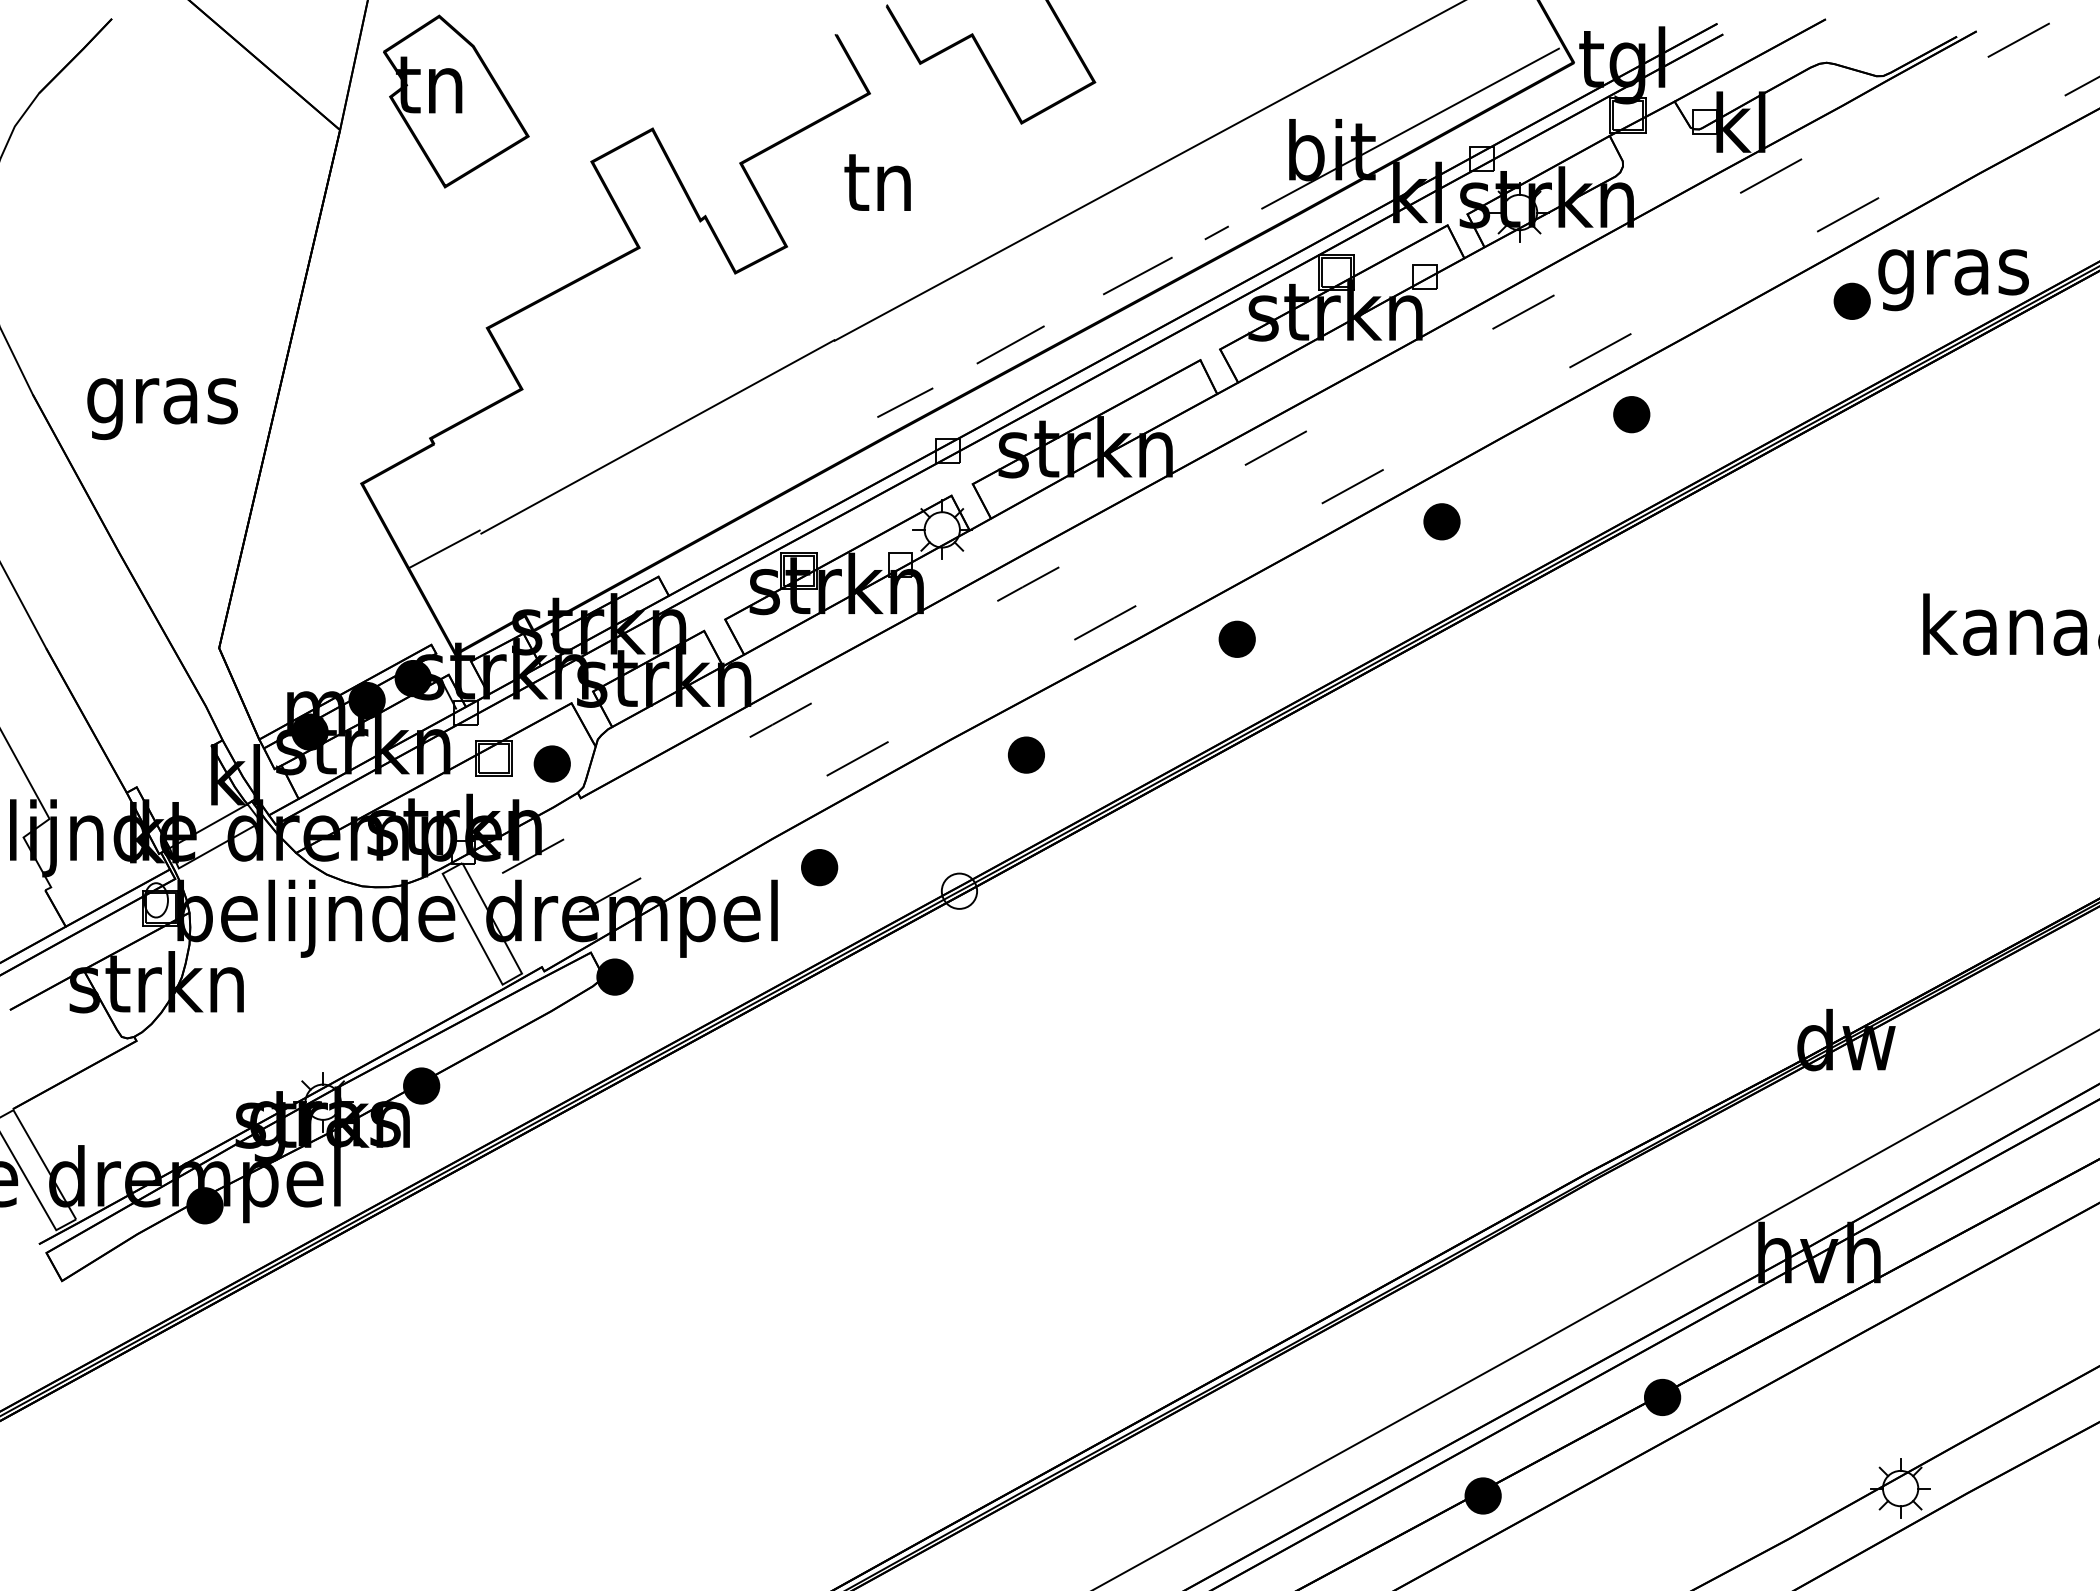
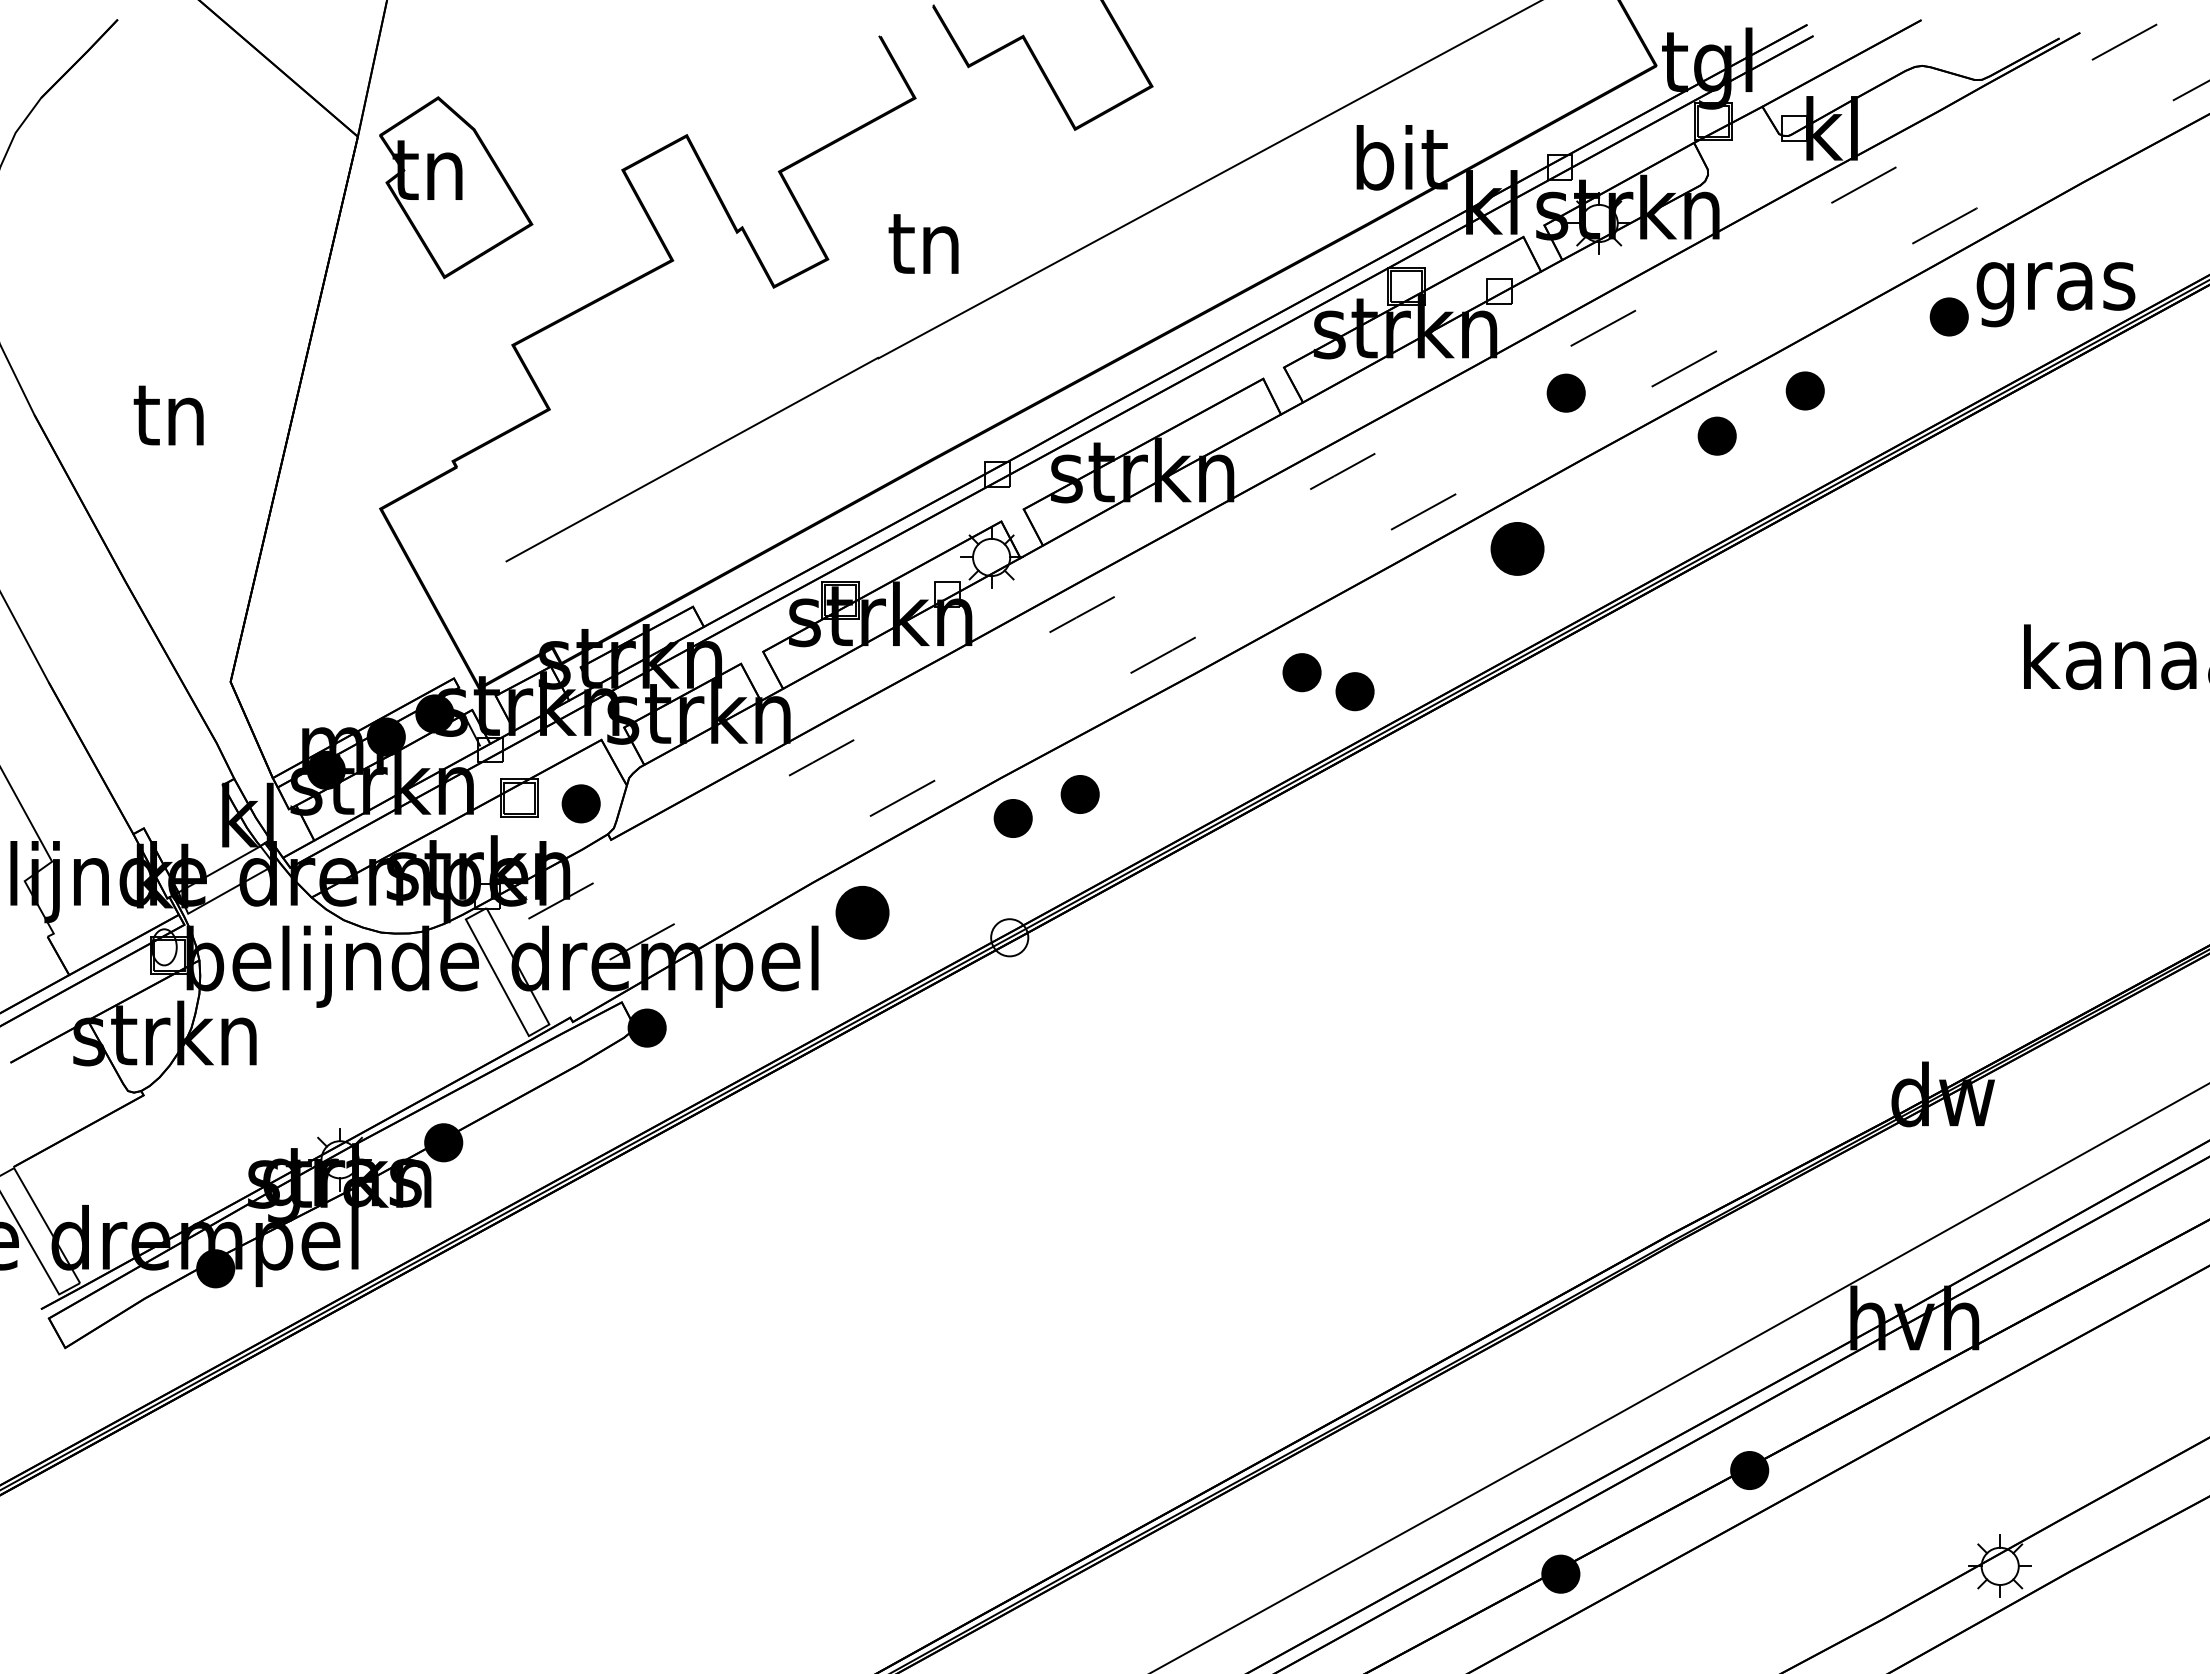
part: (456, 101) -> (456, 187), moved
line: (1410, 128) -> (1484, 135), removed
text: (877, 182) -> (923, 243), moved
line: (1216, 232) -> (1280, 244), removed
line: (1137, 276) -> (1197, 290), removed
line: (1010, 344) -> (1063, 362), removed
part: (1714, 371) -> (1804, 390), added
part: (1487, 373) -> (1565, 392), added
text: (162, 402) -> (170, 423), gras -> tn
line: (905, 402) -> (952, 423), removed
part: (1441, 521) -> (1517, 548), size x1.4
line: (444, 548) -> (467, 577), removed
part: (1287, 657) -> (1354, 691), added
part: (962, 777) -> (1012, 818), added
part: (819, 867) -> (862, 912), size x1.4

